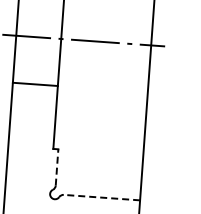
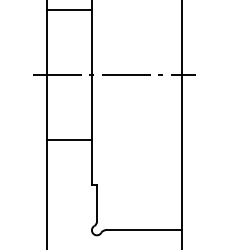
line: (34, 84) -> (68, 140), moved
line: (56, 166) -> (96, 202), dashed -> solid
line: (101, 197) -> (143, 230), dashed -> solid

